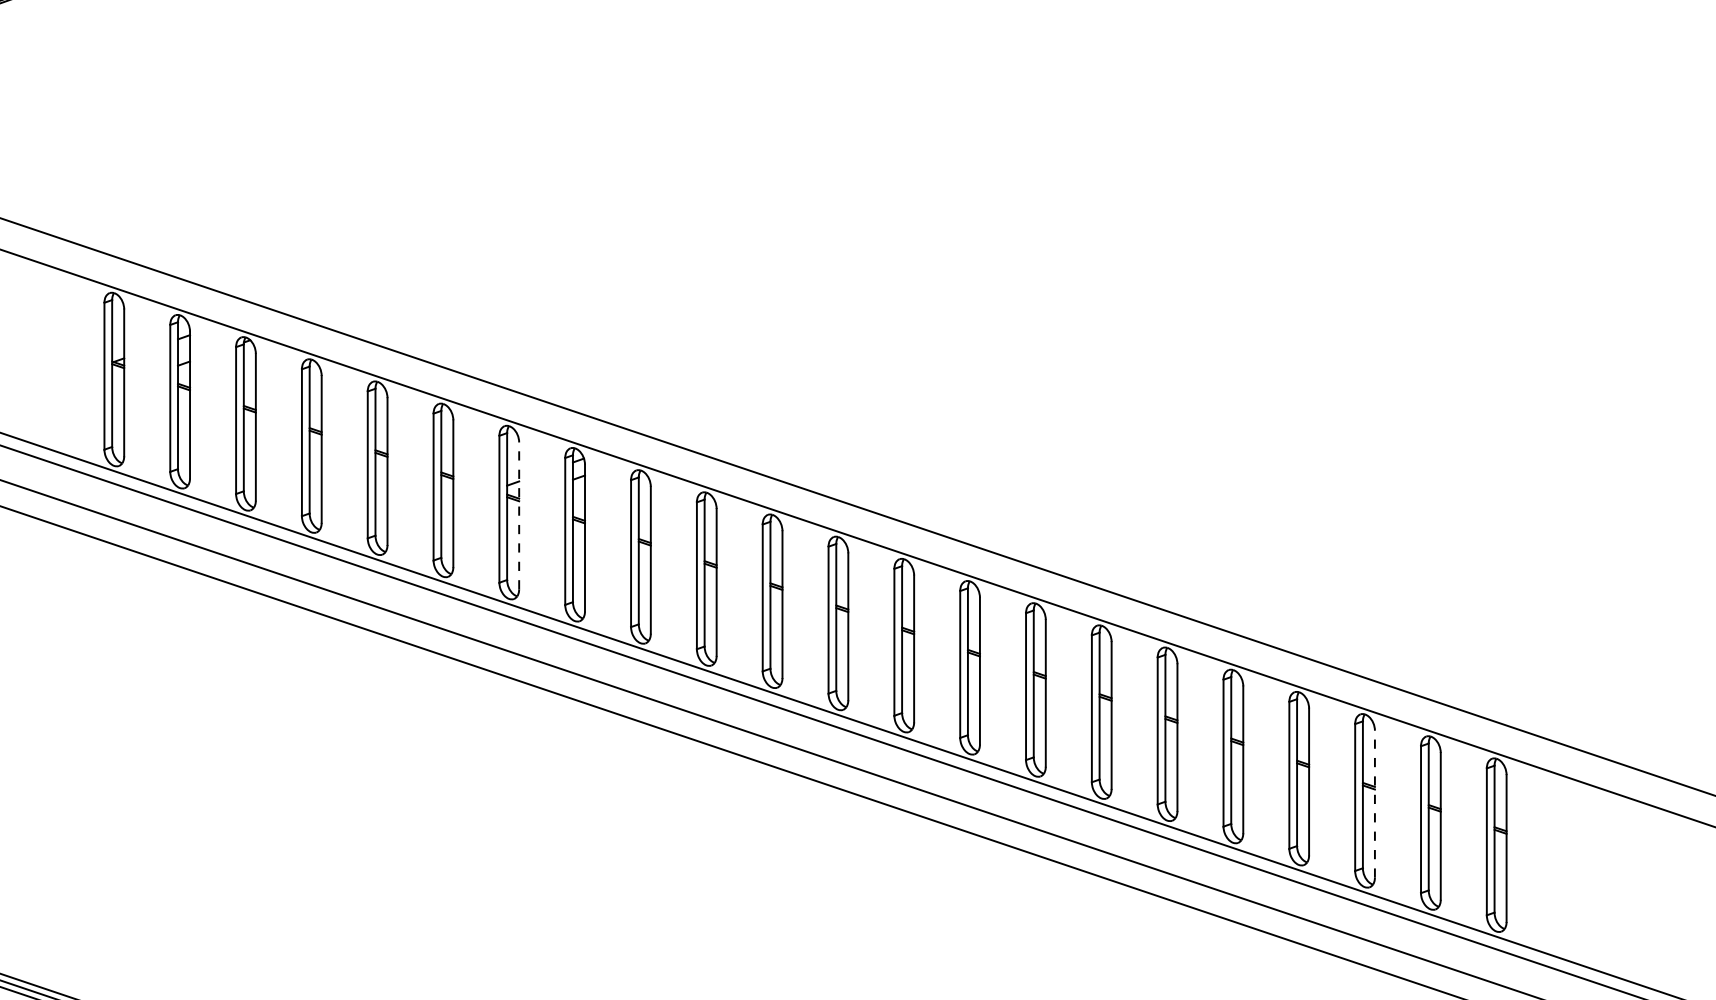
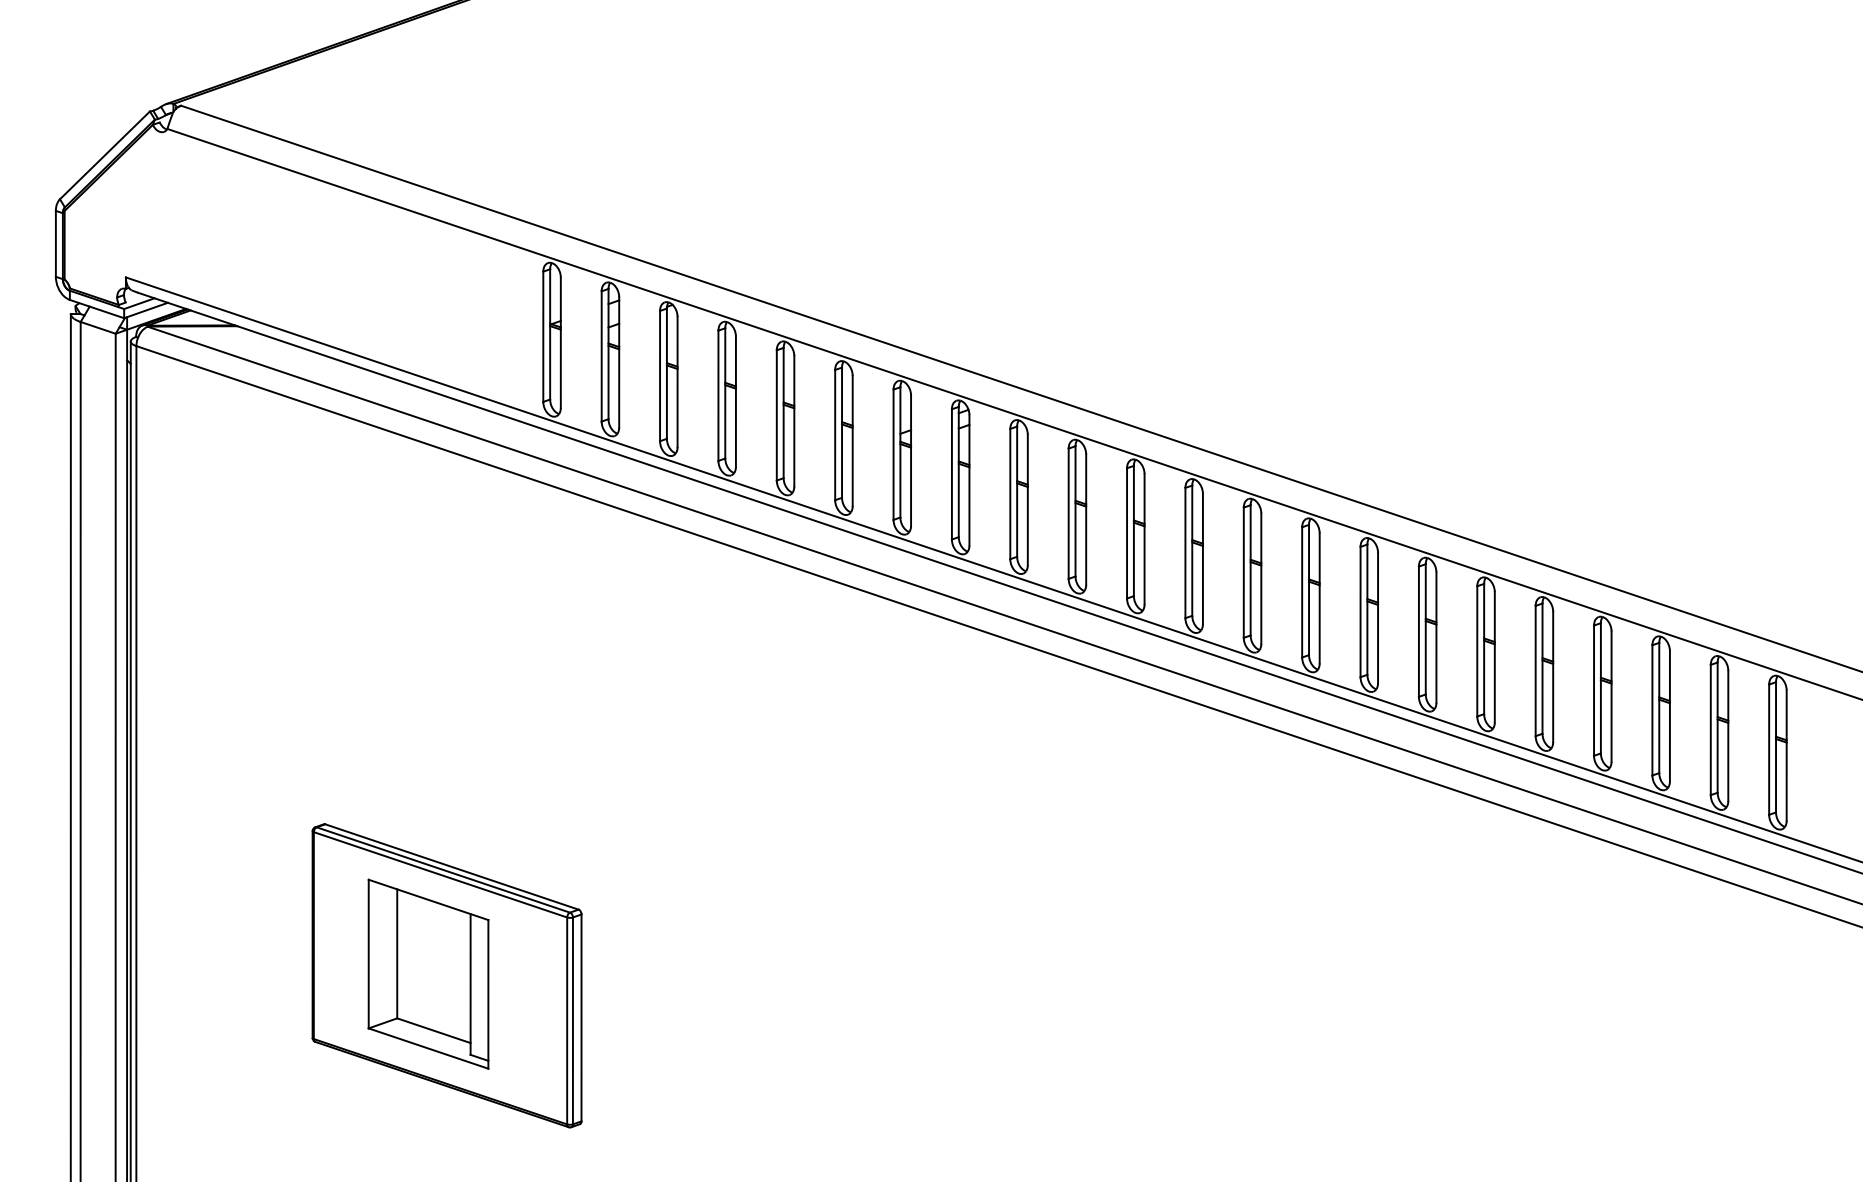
line: (519, 515) -> (911, 460), dashed -> solid
line: (1374, 803) -> (1669, 715), dashed -> solid

